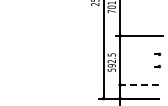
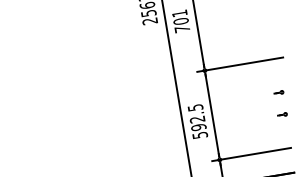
line: (137, 85) -> (251, 155), dashed -> solid

